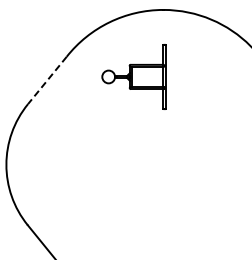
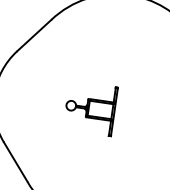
part: (133, 76) -> (89, 108), moved
line: (47, 80) -> (34, 35), dashed -> solid

